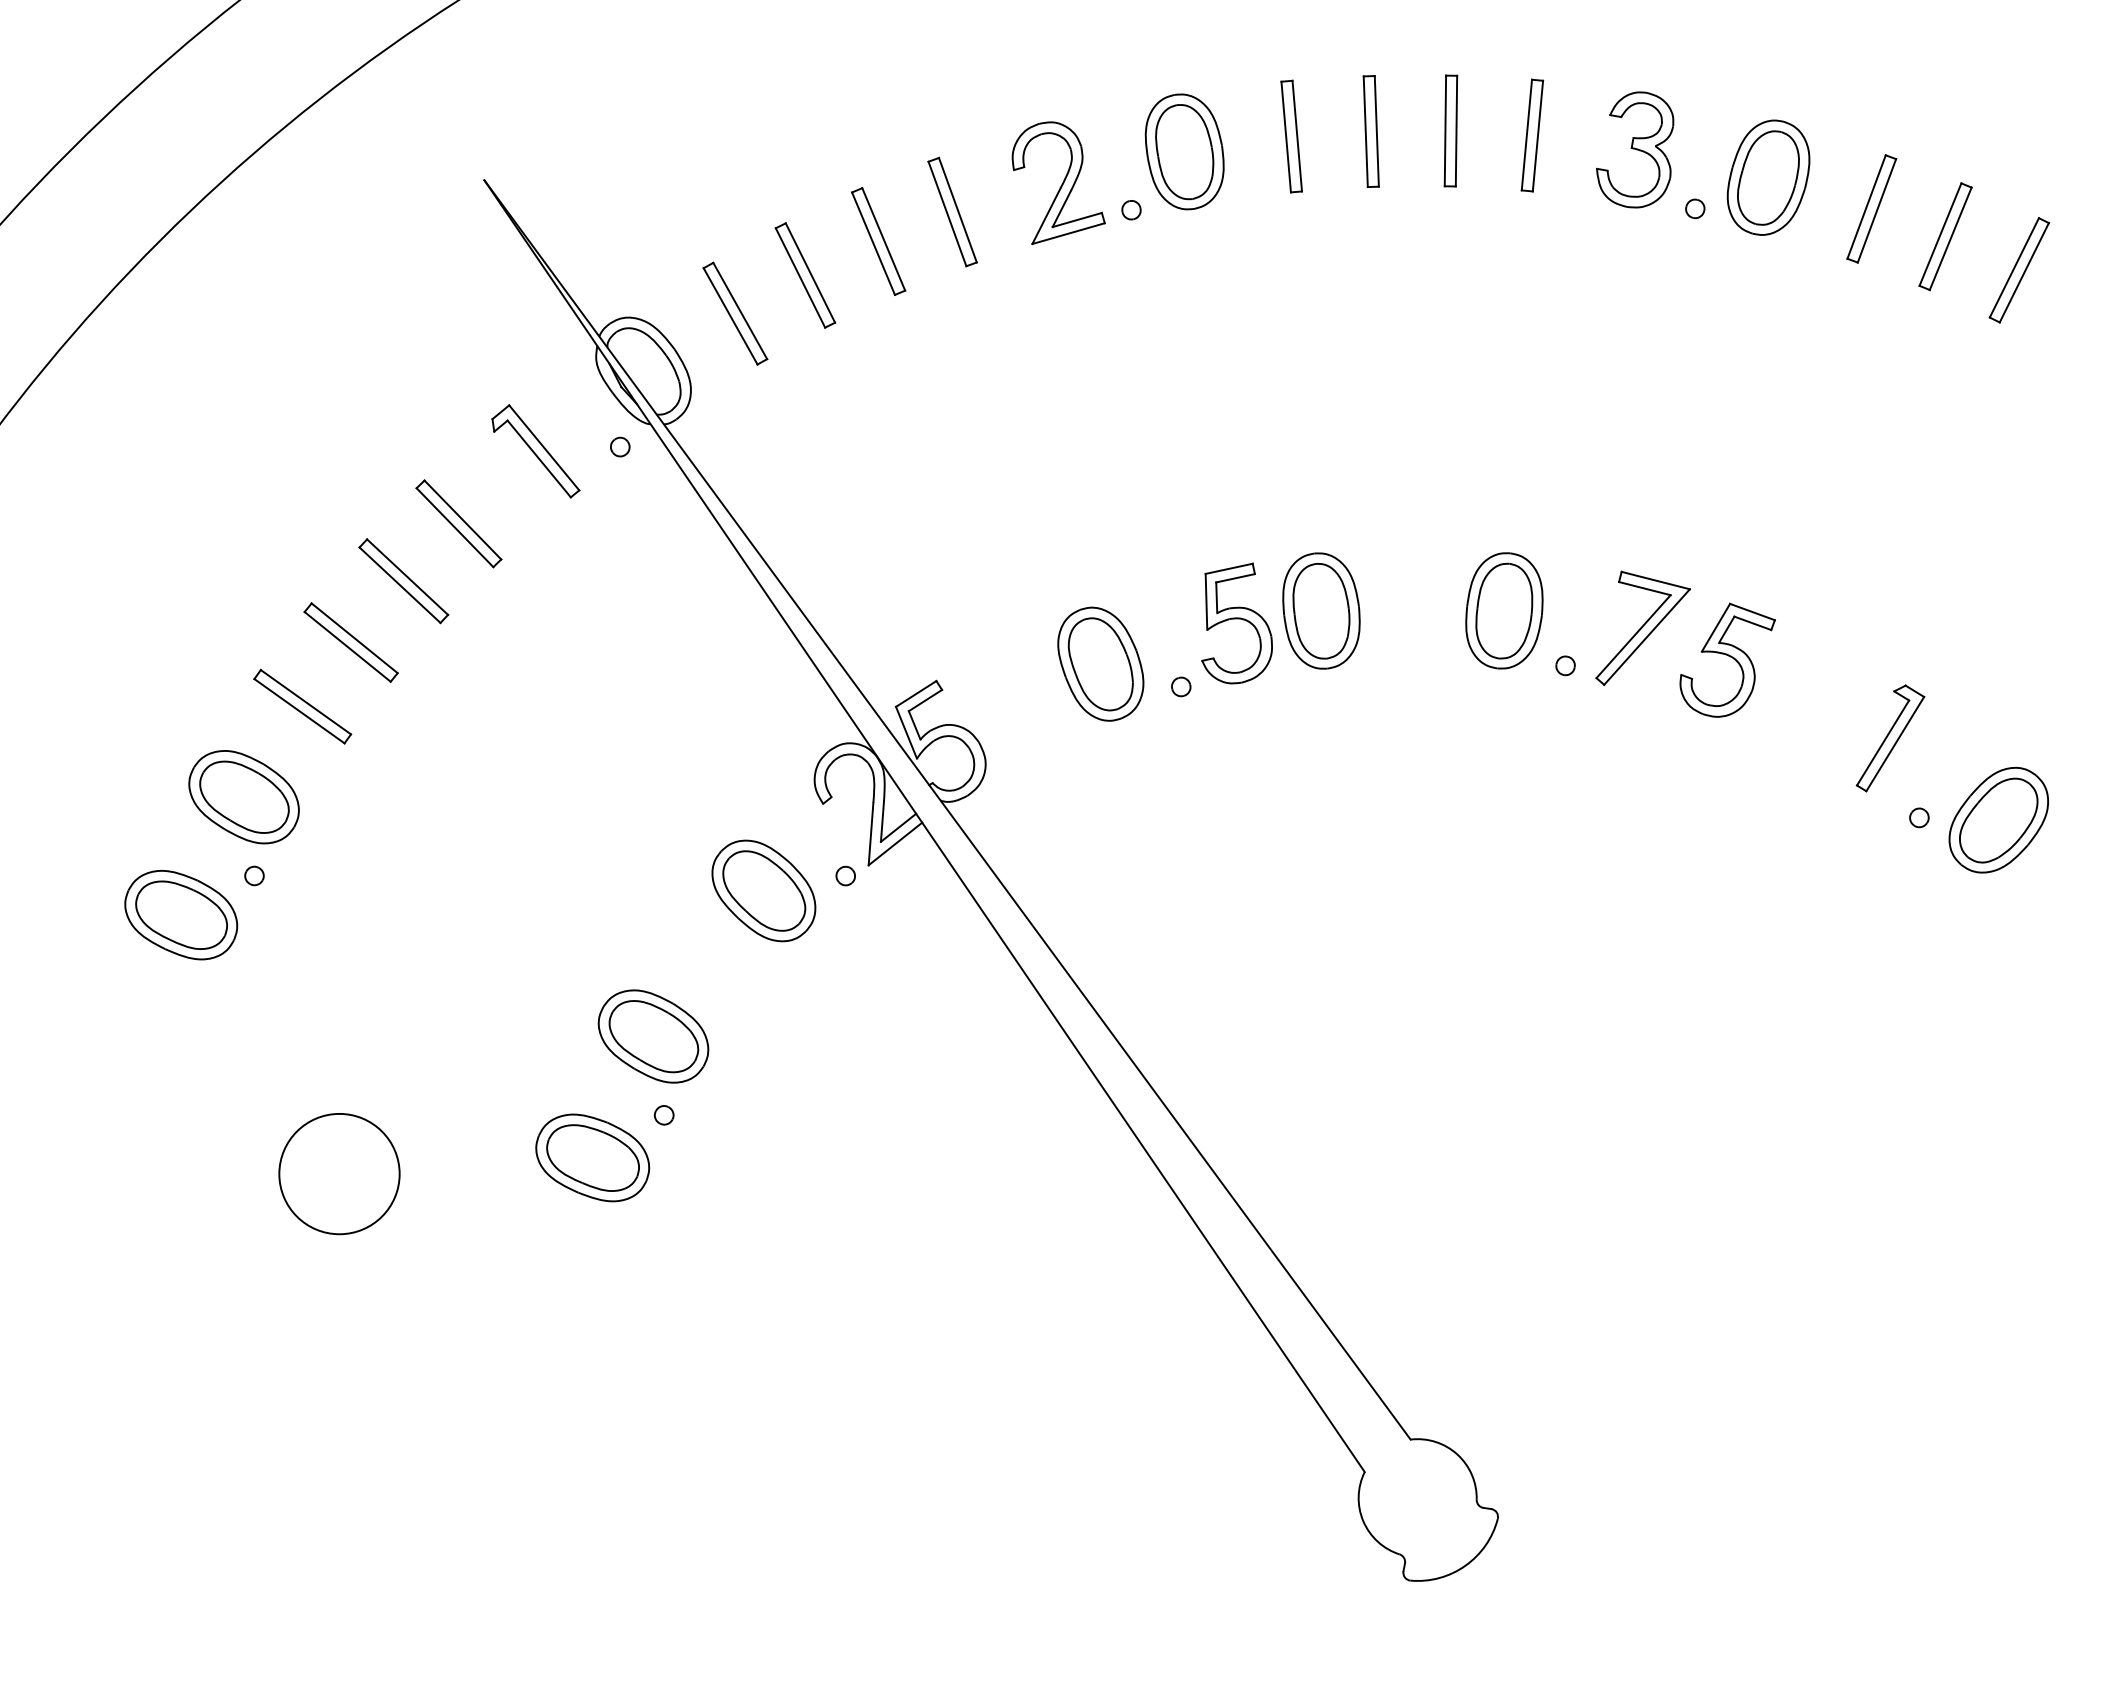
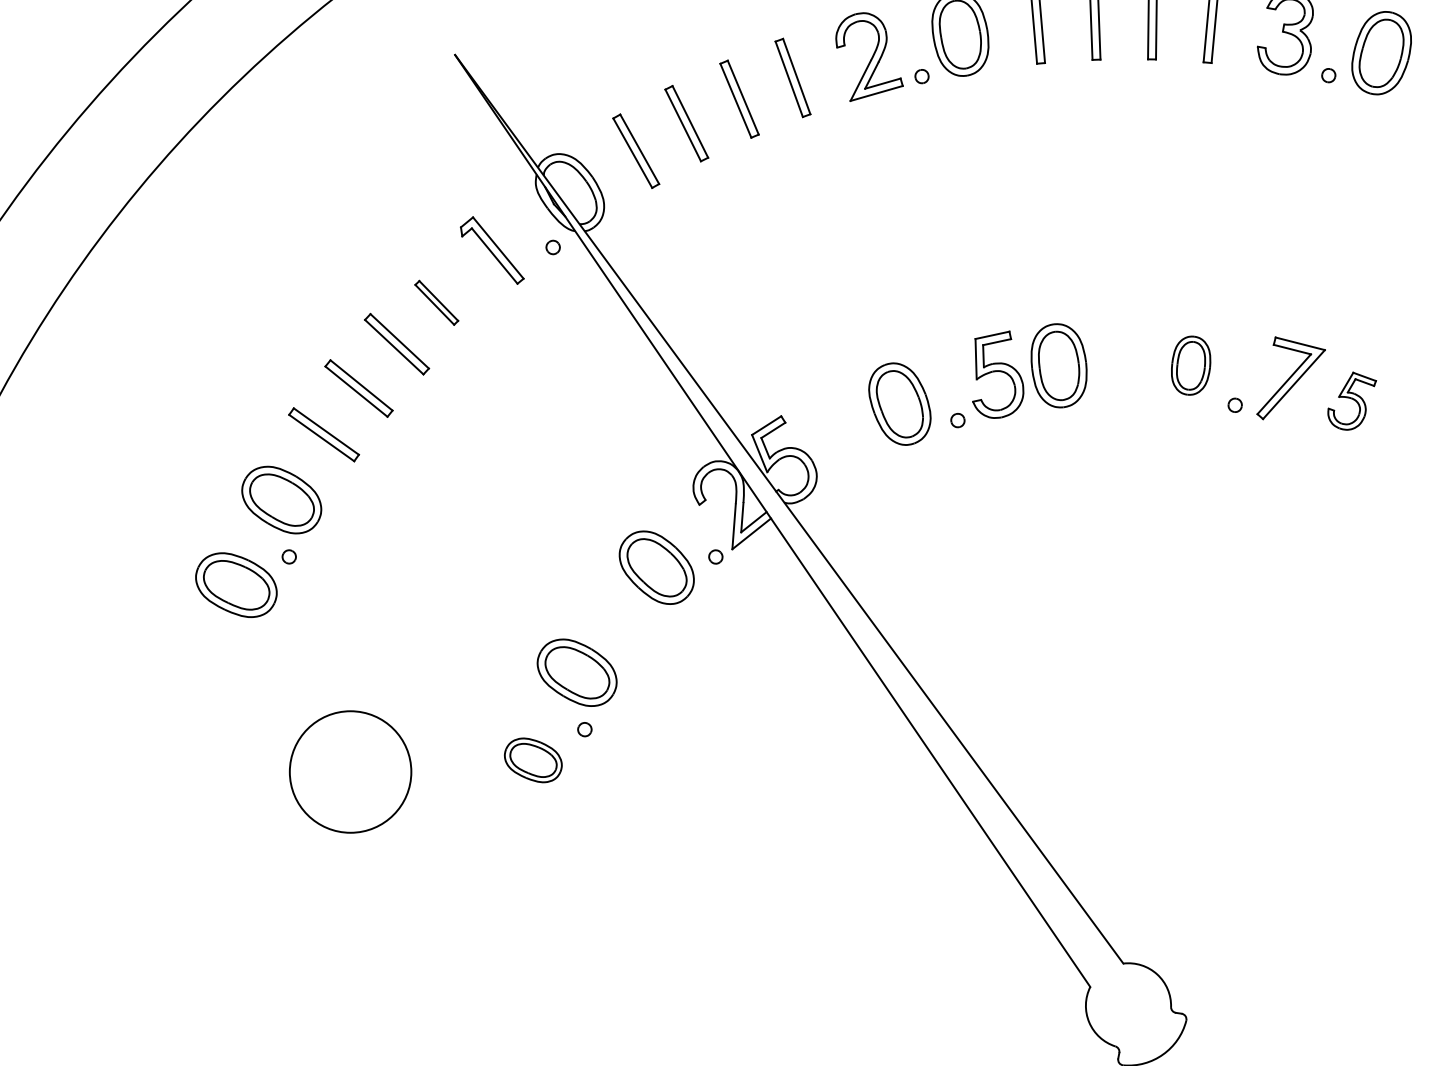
part: (458, 523) -> (436, 302), size x0.7
part: (1504, 610) -> (1191, 365), size x0.7
part: (1727, 659) -> (1352, 400), size x0.7
part: (592, 1157) -> (533, 760), size x0.7
circle: (339, 1173) -> (350, 771), size x1.4

